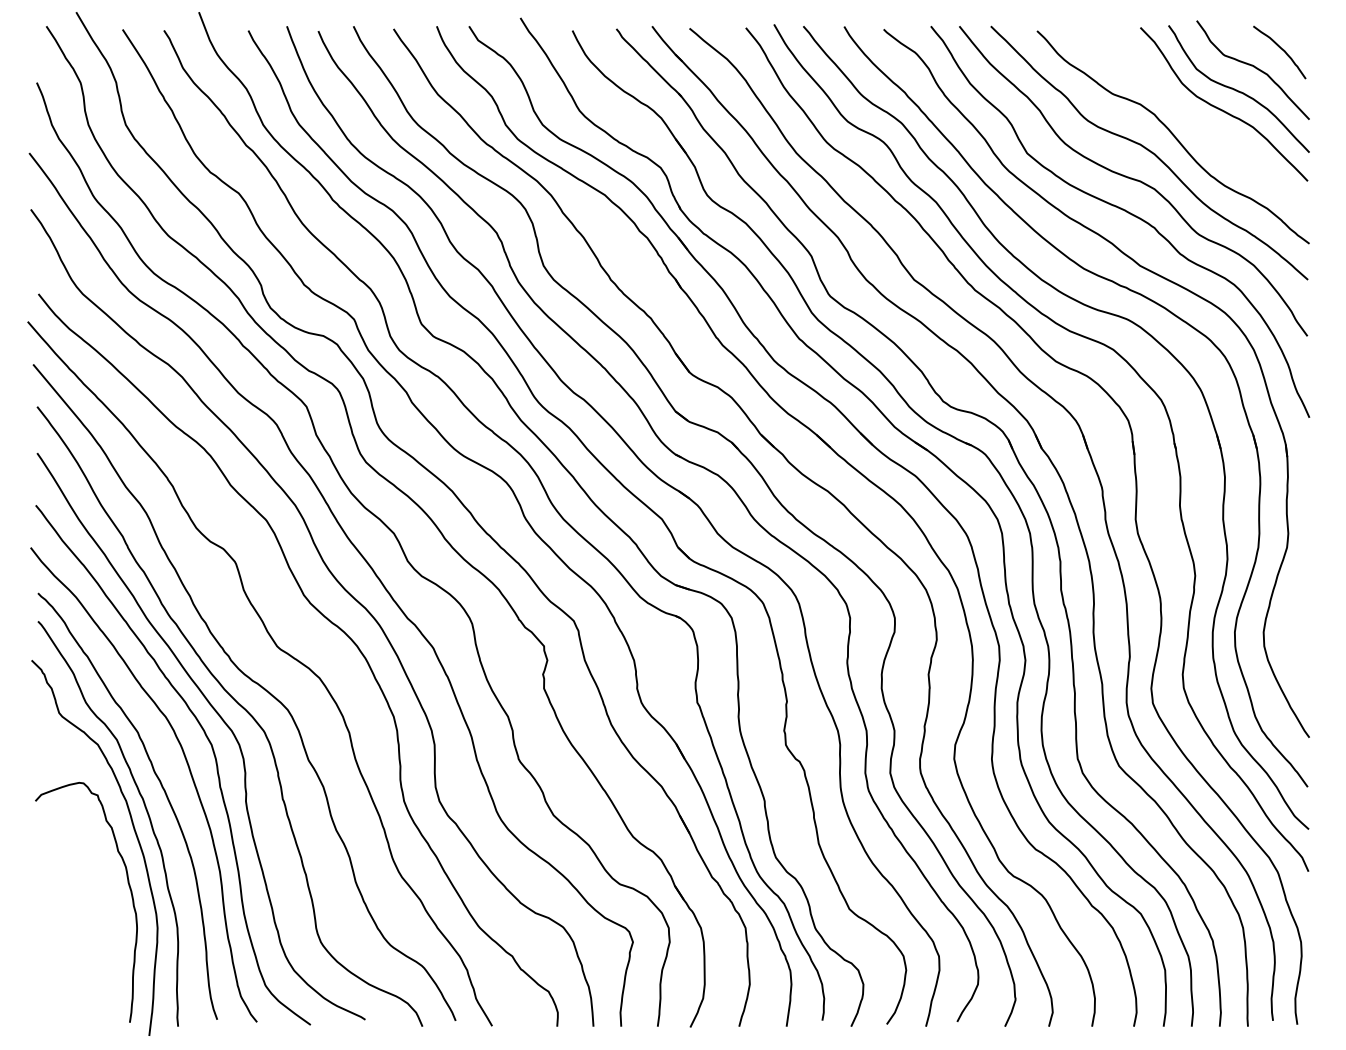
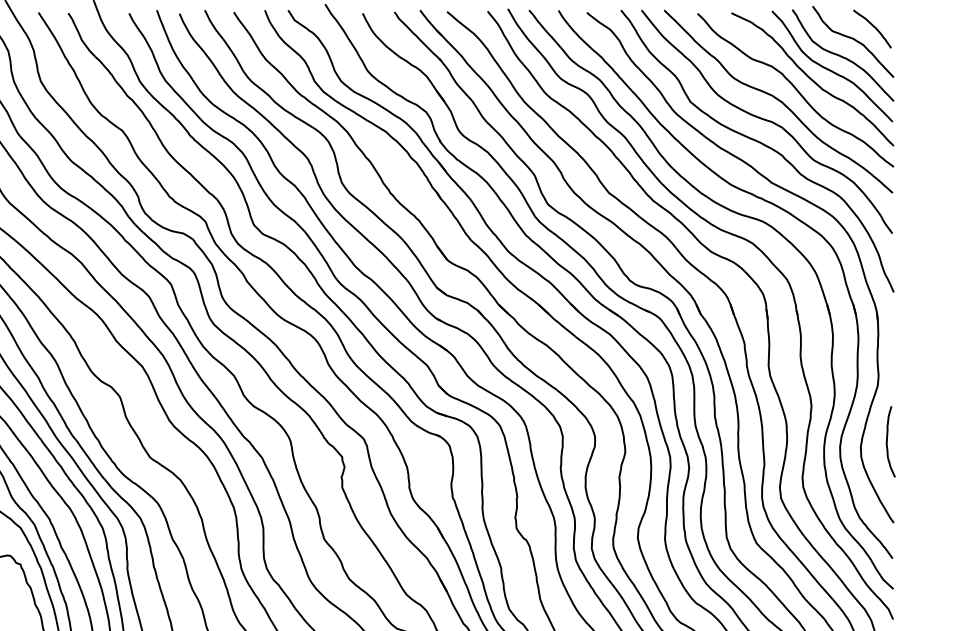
curve: (1195, 121) -> (811, 78), added
curve: (1300, 624) -> (887, 441), added

